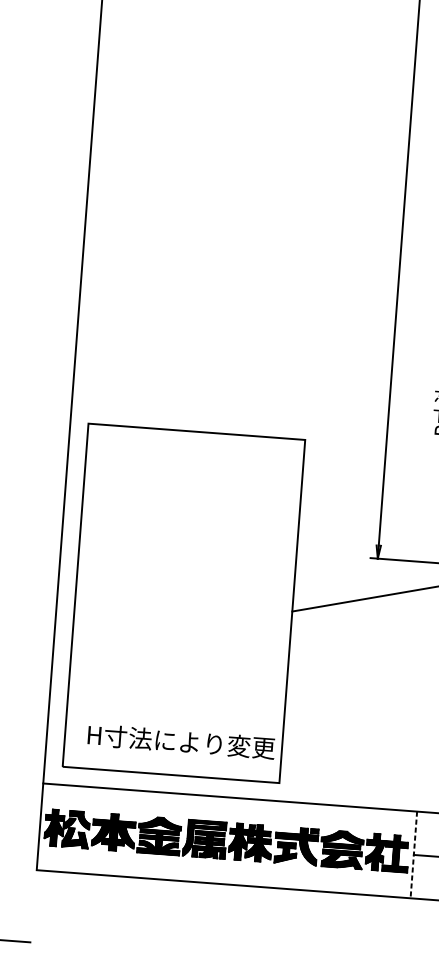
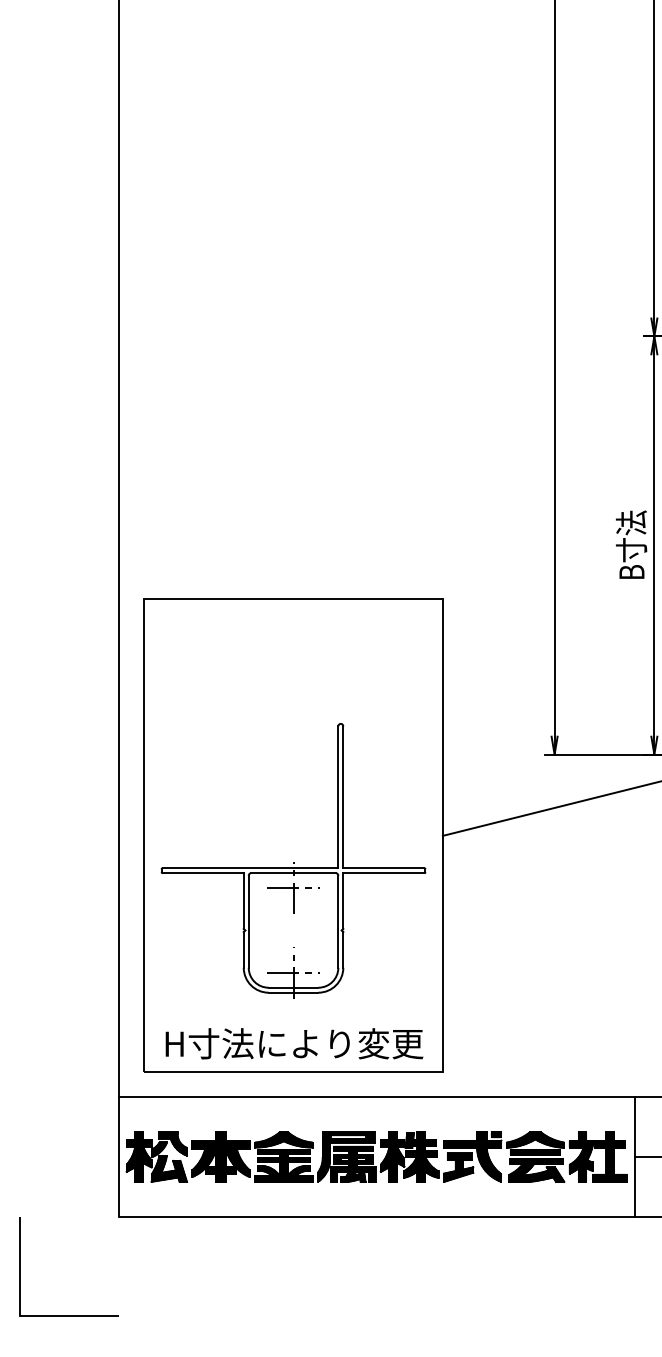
part: (182, 621) -> (293, 860), added
text: (181, 741) -> (294, 1043), moved
line: (413, 854) -> (634, 1156), dashed -> solid

